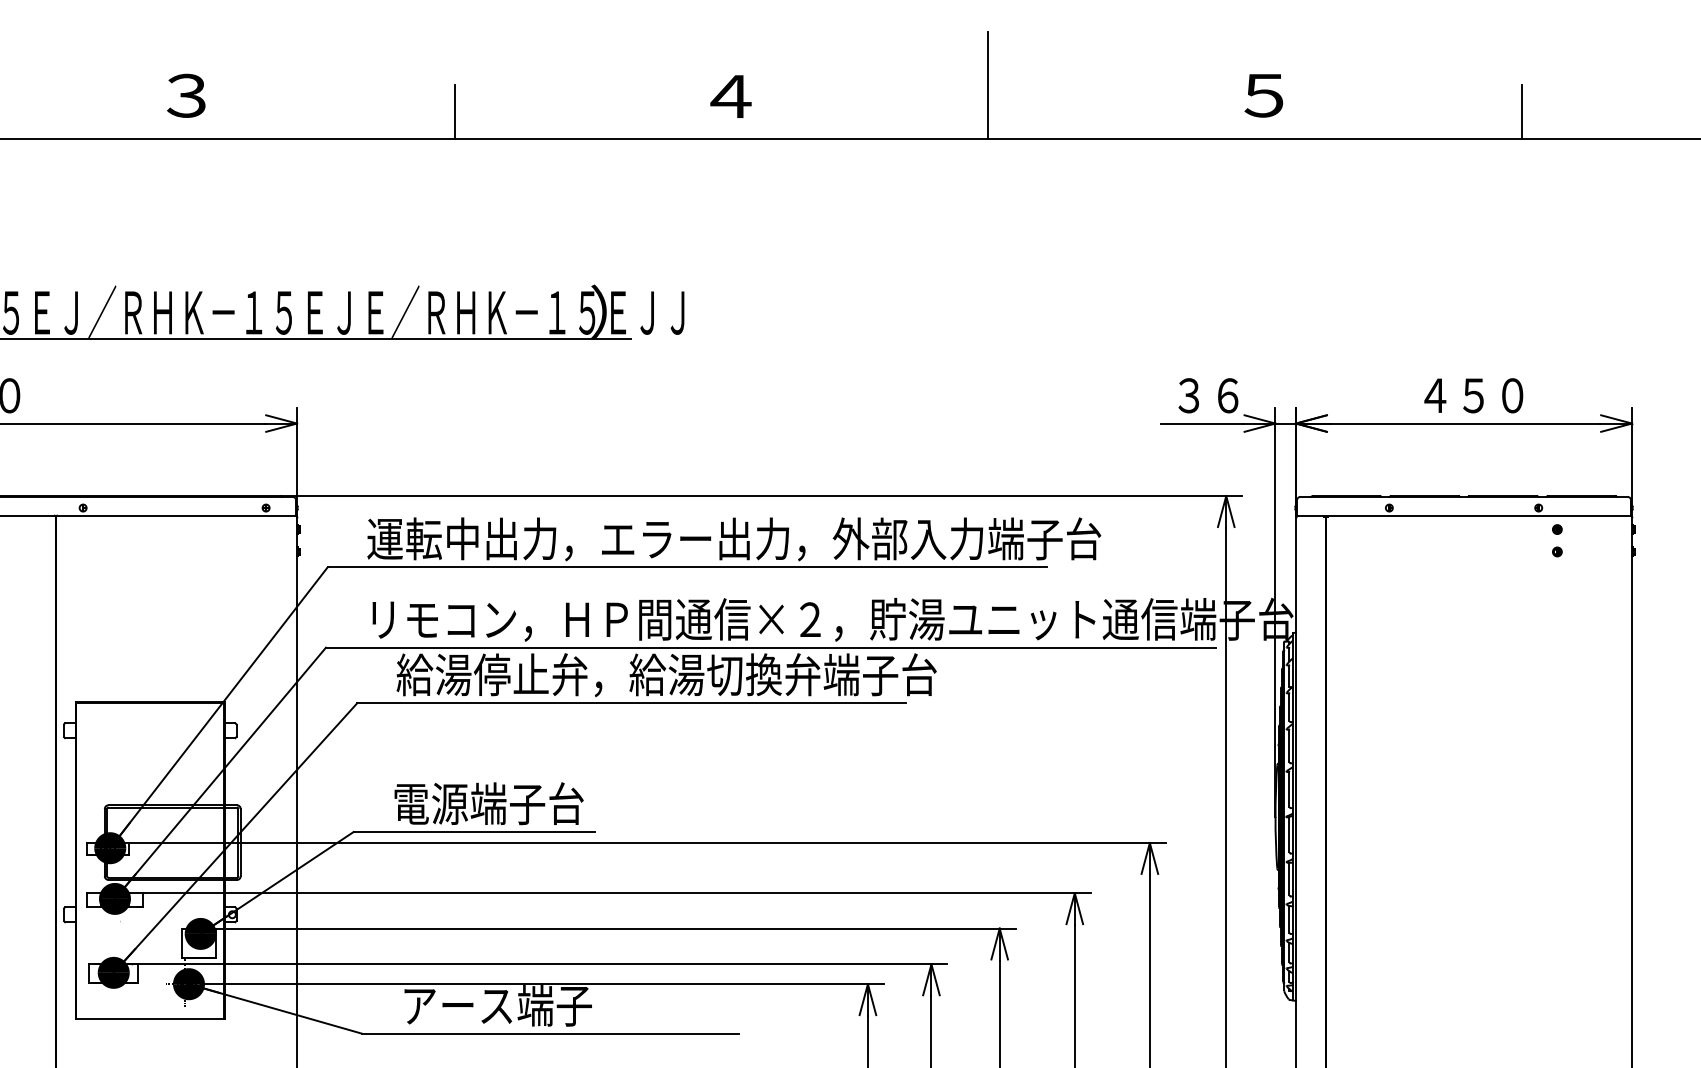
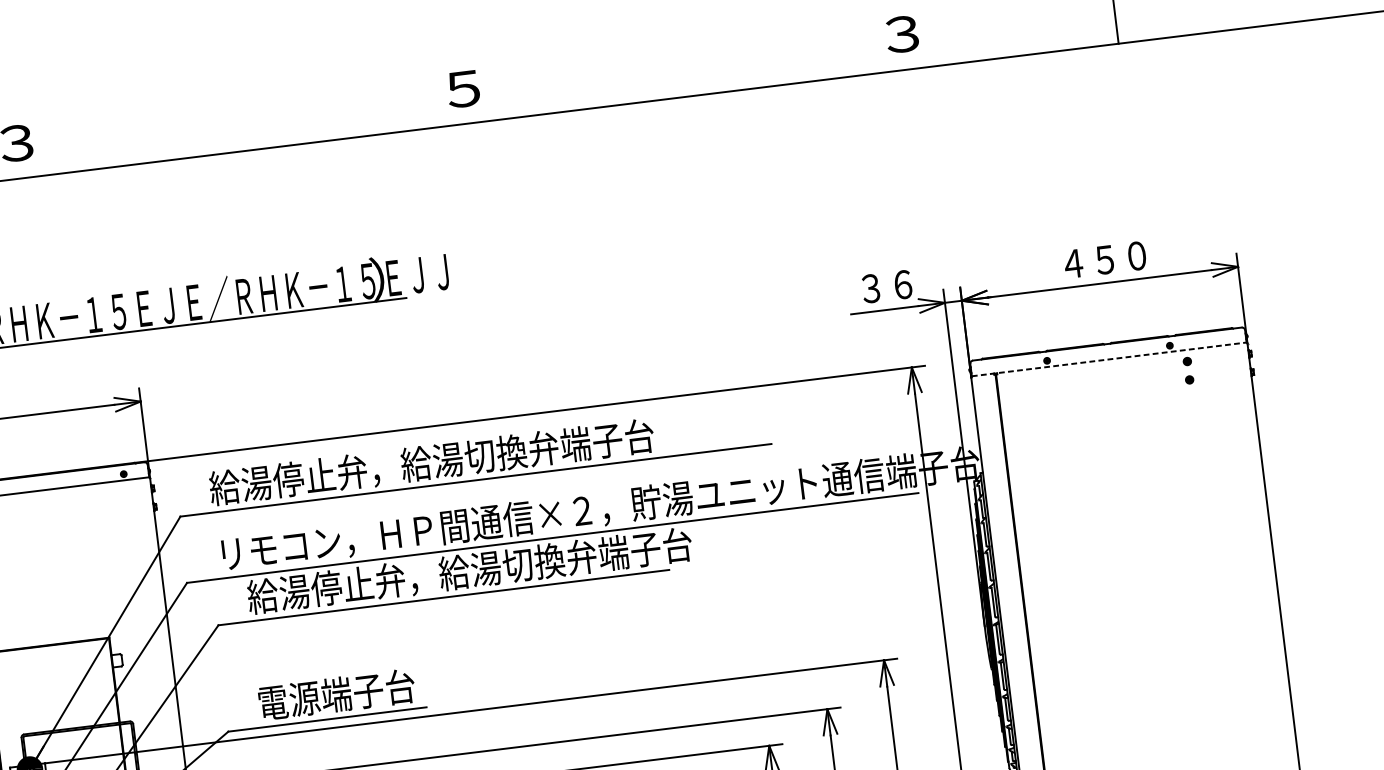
line: (988, 84) -> (674, 53), removed
text: (1263, 95) -> (902, 34), ５ -> ３
text: (730, 96) -> (463, 88), ４ -> ５
line: (454, 111) -> (238, 129), removed
line: (1464, 515) -> (1109, 359), solid -> dashed
text: (734, 539) -> (511, 452), 運転中出力，エラー出力，外部入力端子台 -> 給湯停止弁，給湯切換弁端子台

